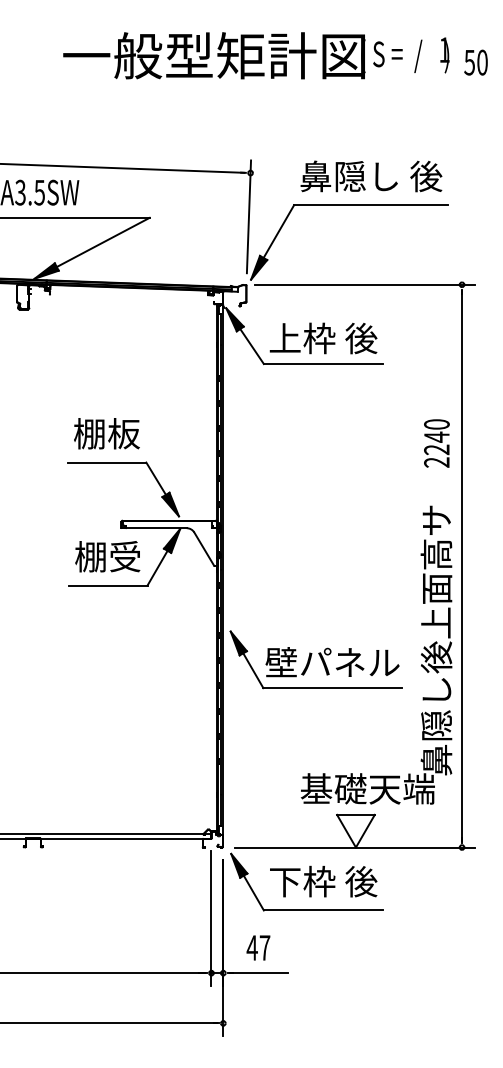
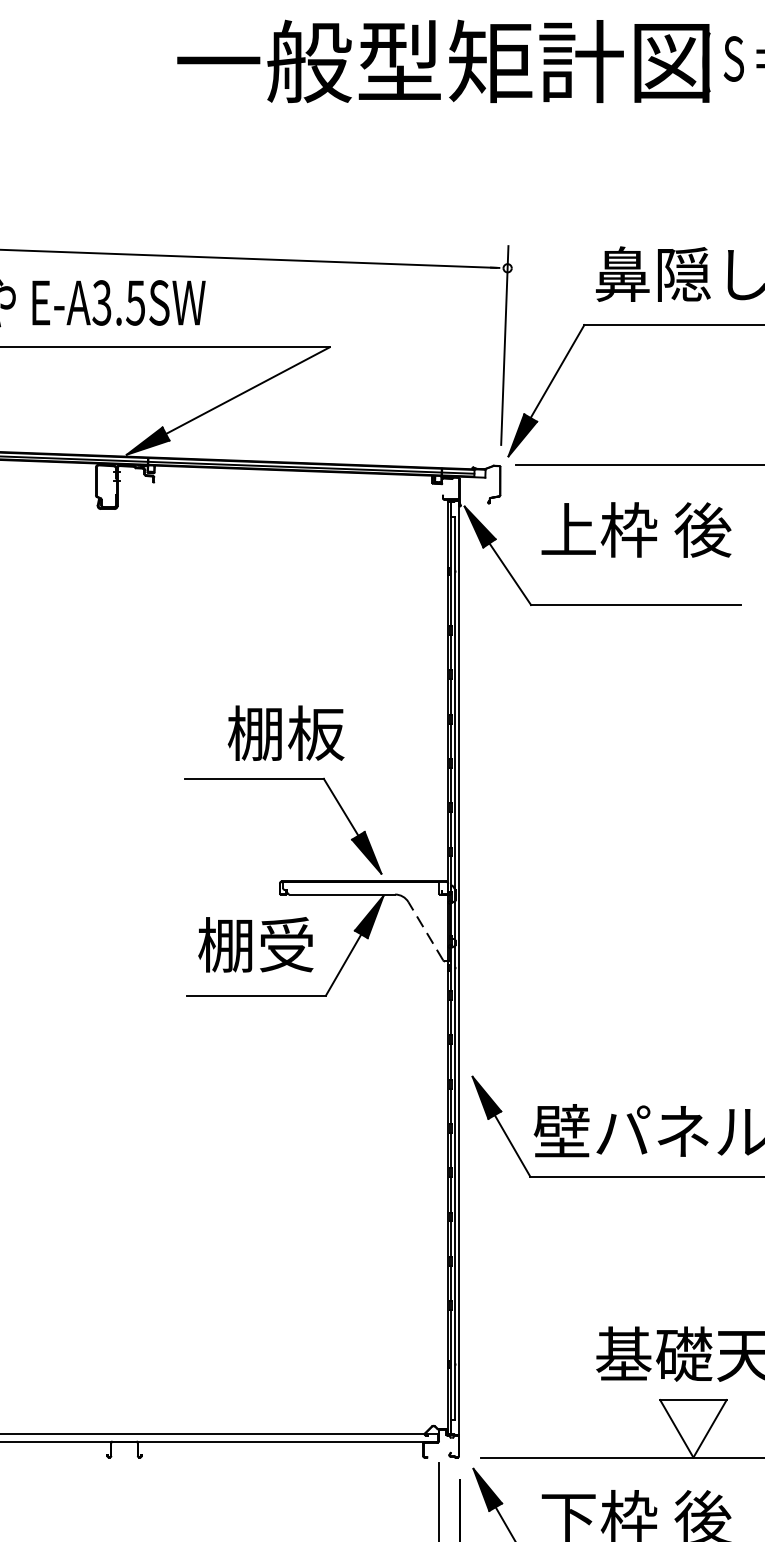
text: (323, 338) -> (636, 530), moved
text: (106, 433) -> (285, 732), moved
line: (203, 548) -> (424, 930), solid -> dashed

